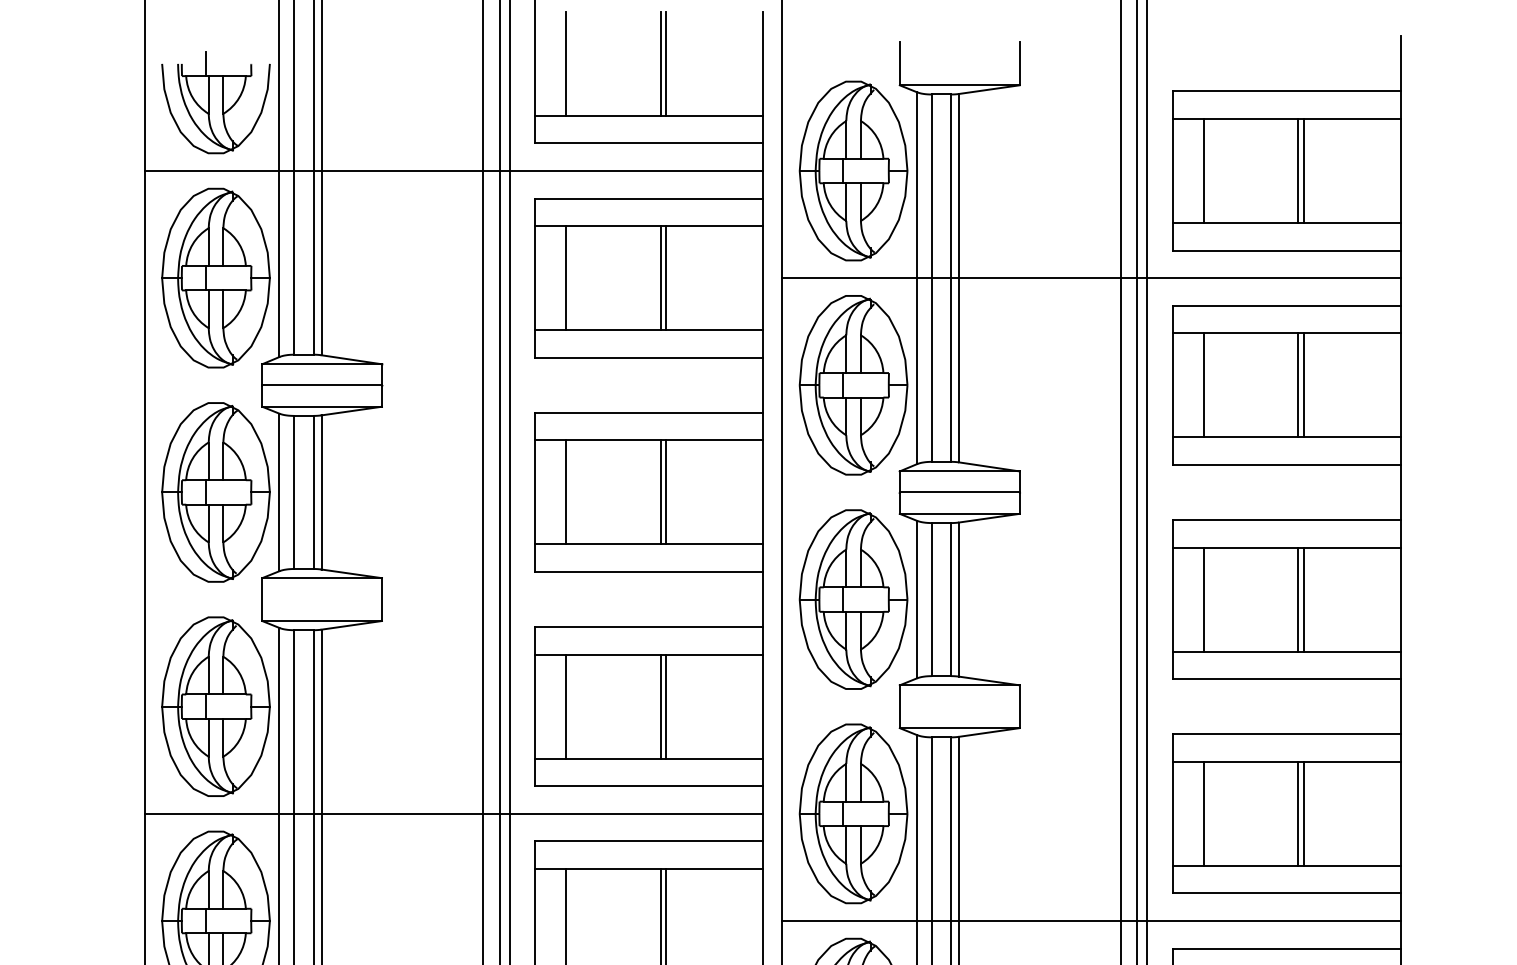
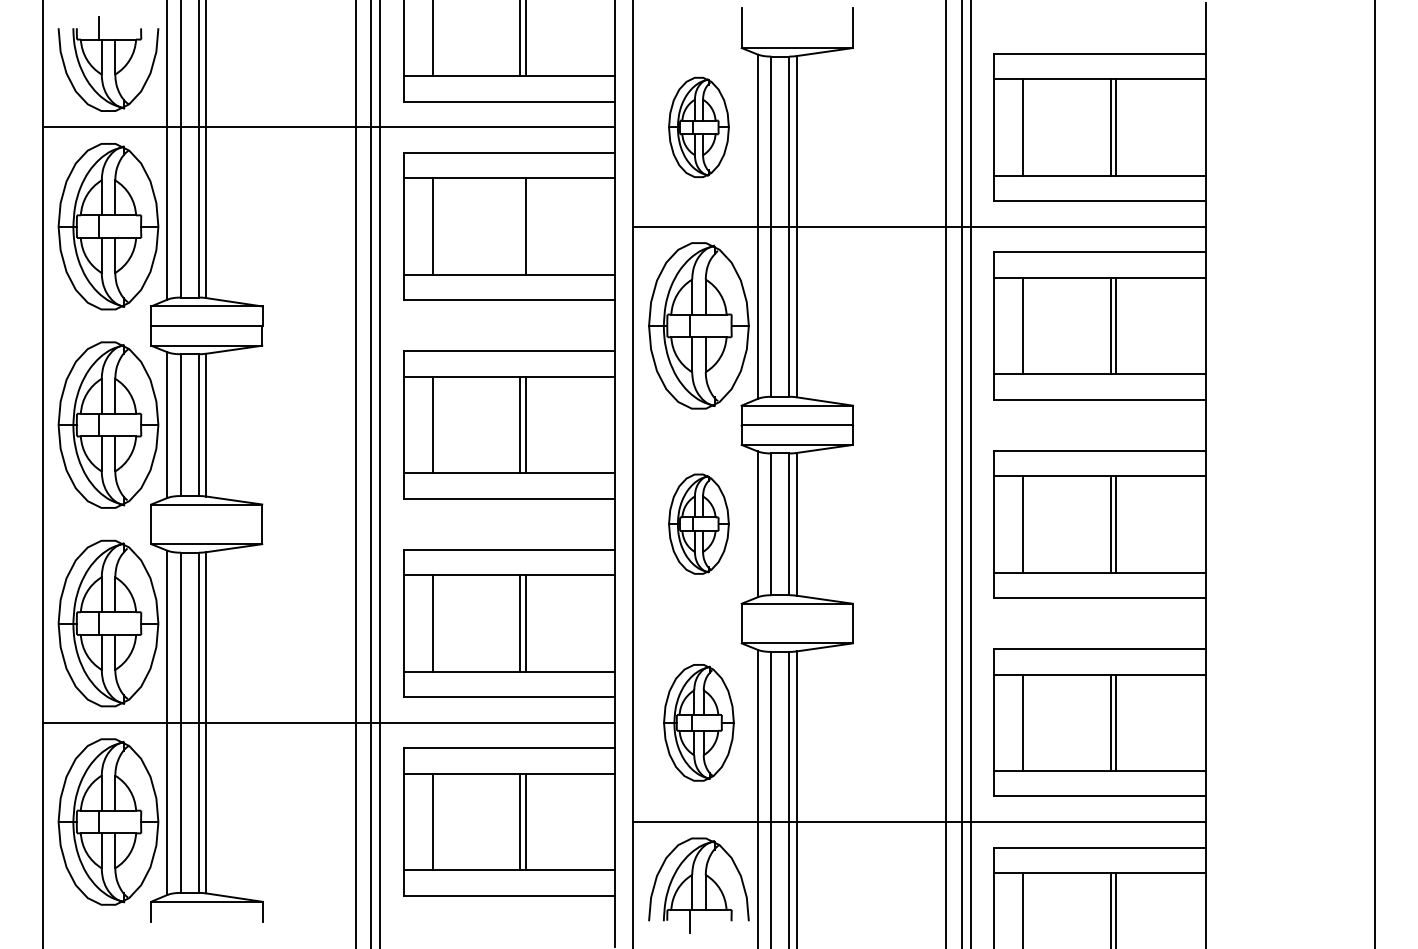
part: (853, 171) -> (698, 127), size x0.6
line: (660, 277) -> (520, 226), removed
part: (853, 598) -> (698, 523), size x0.6
part: (853, 813) -> (698, 722), size x0.7

